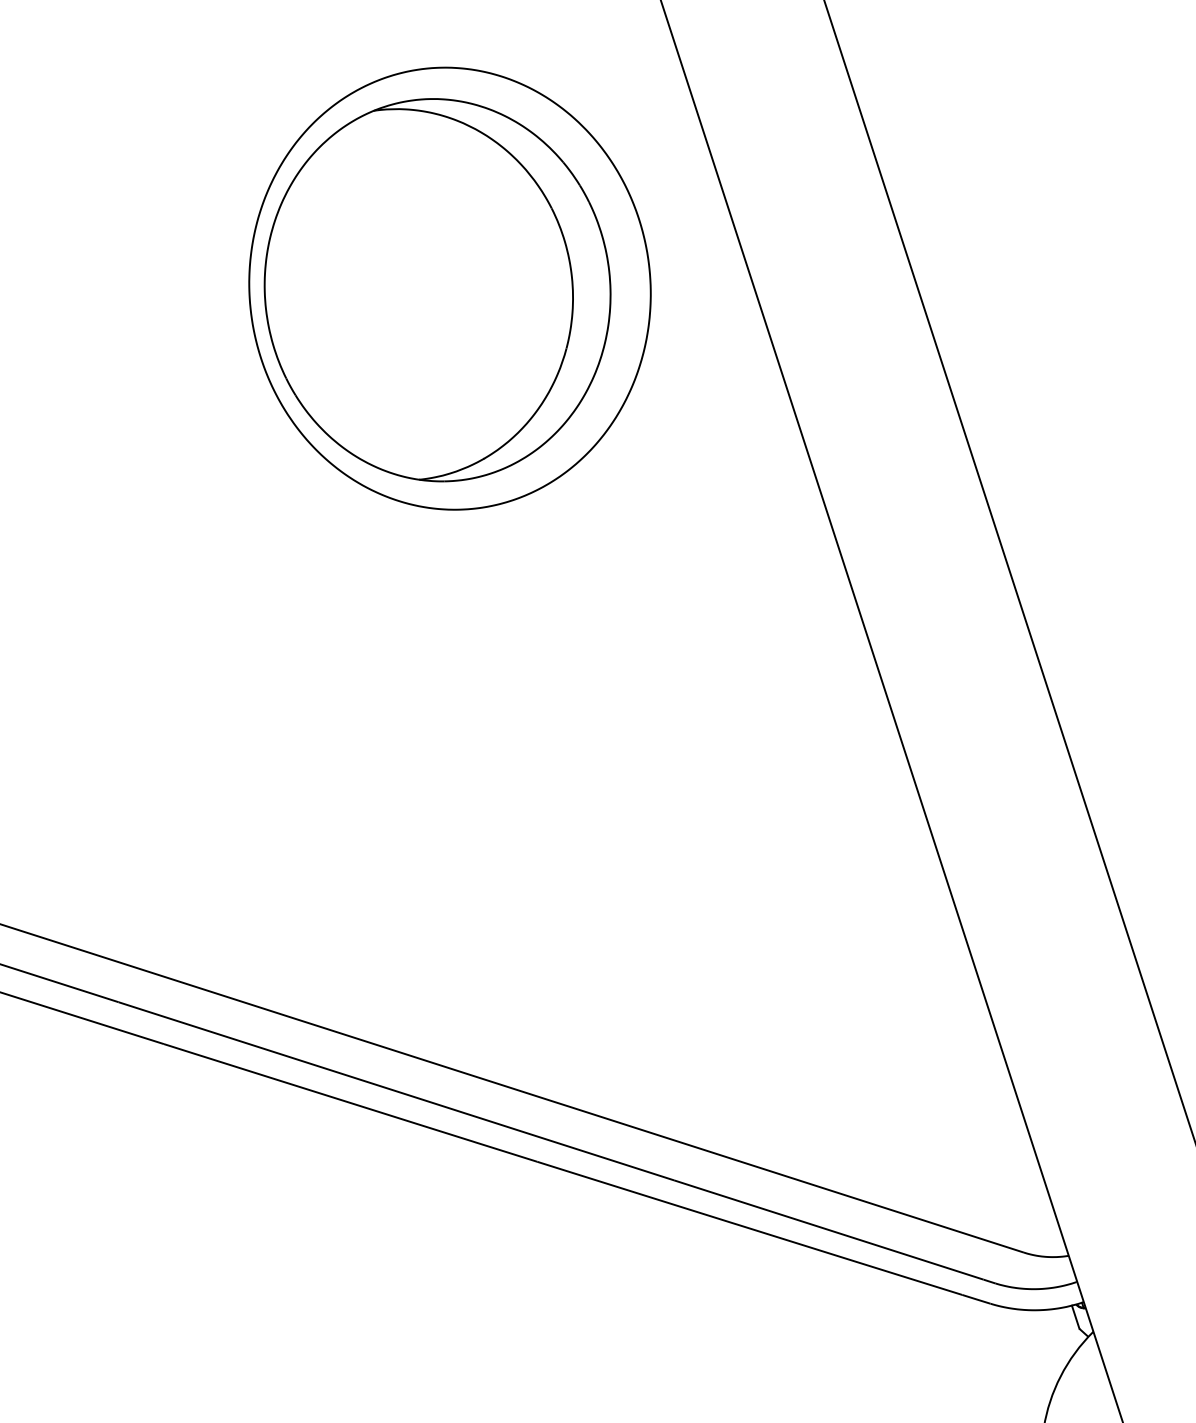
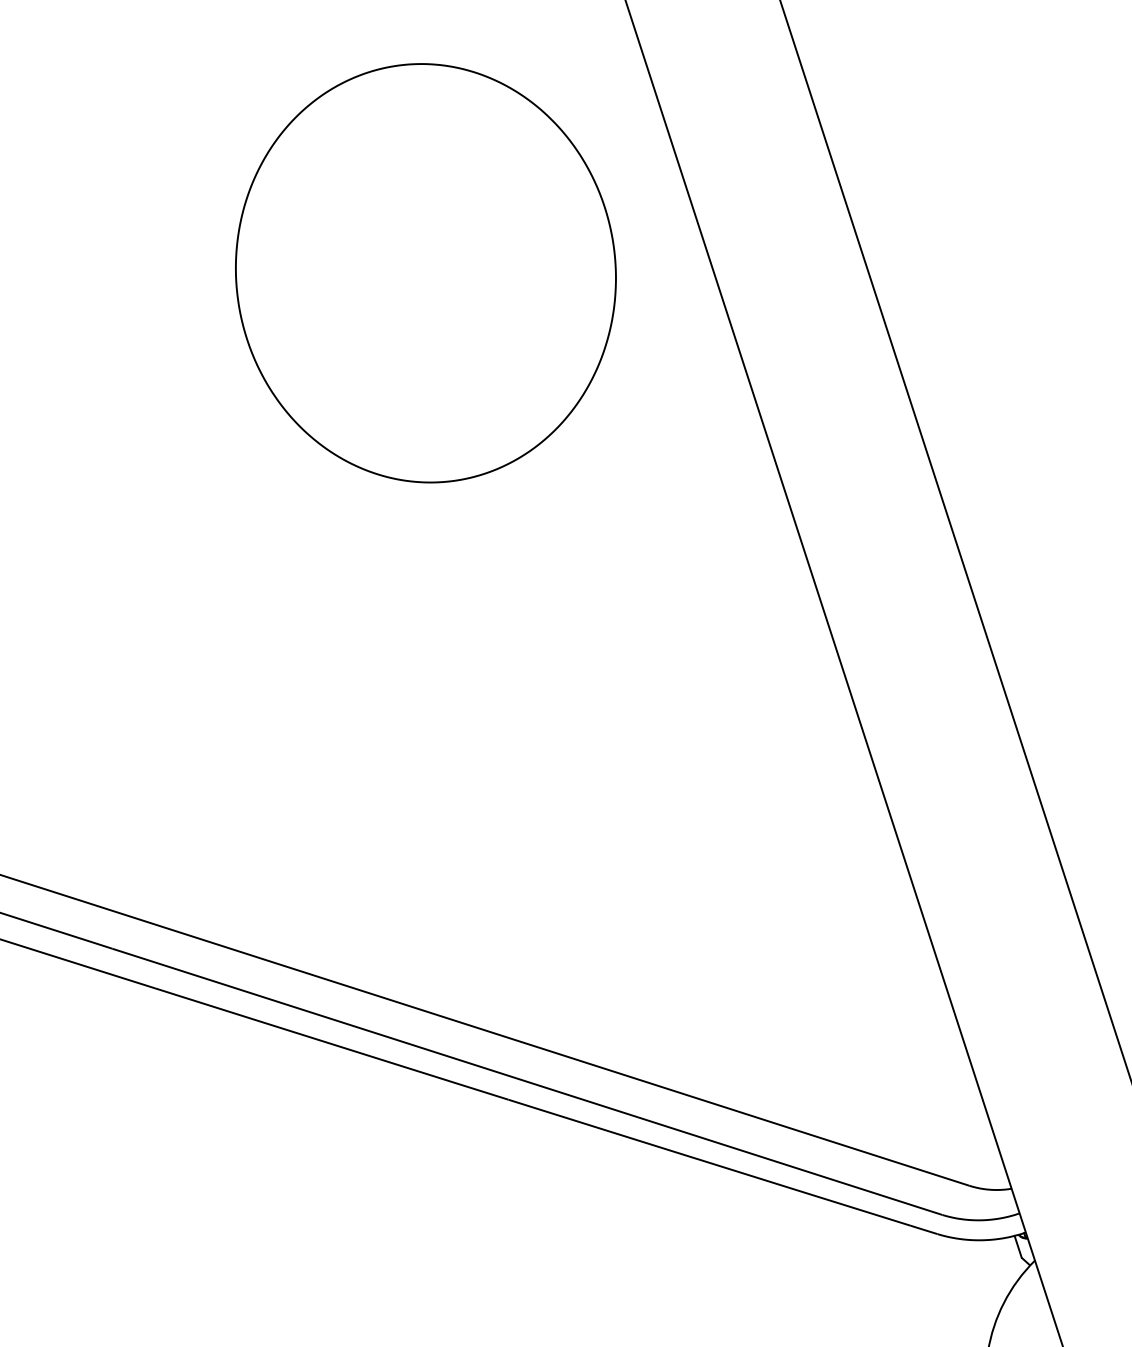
part: (437, 290) -> (414, 274), removed

